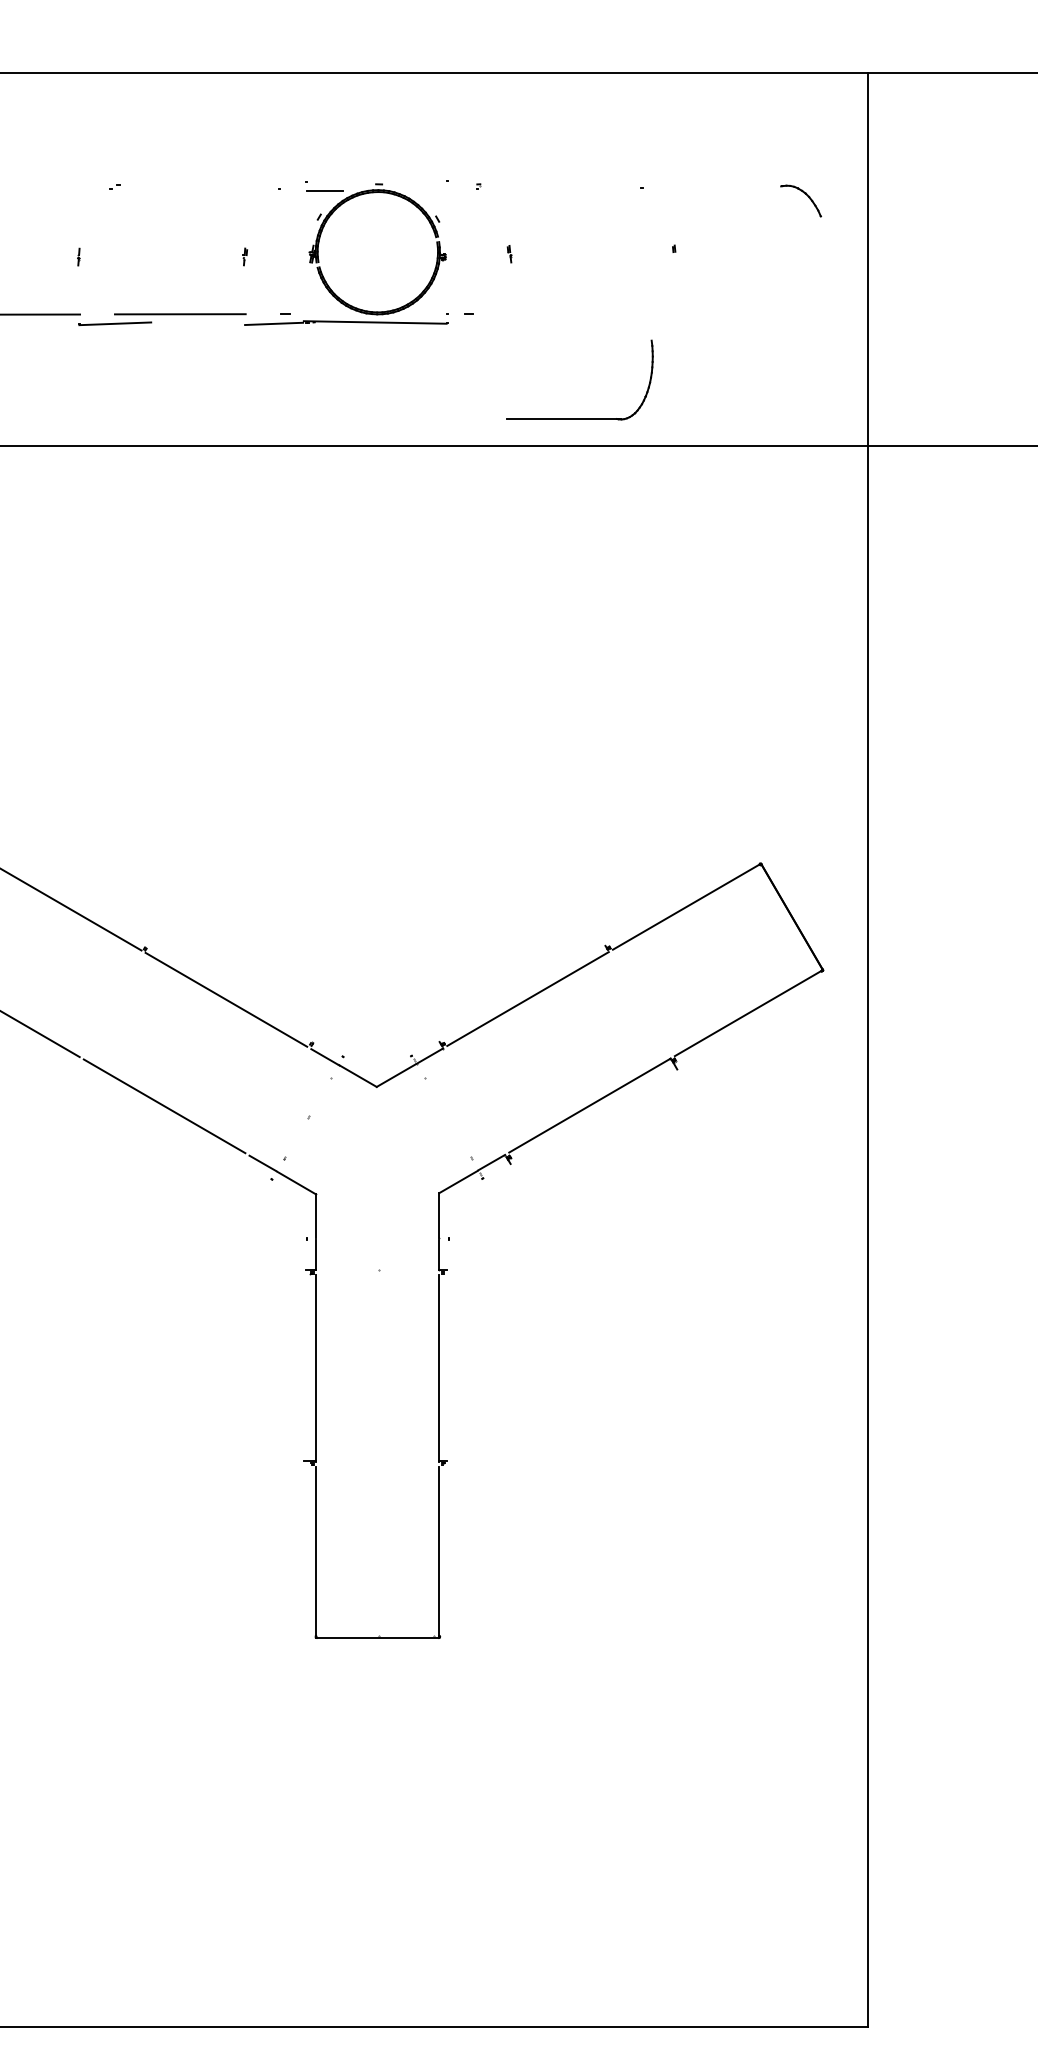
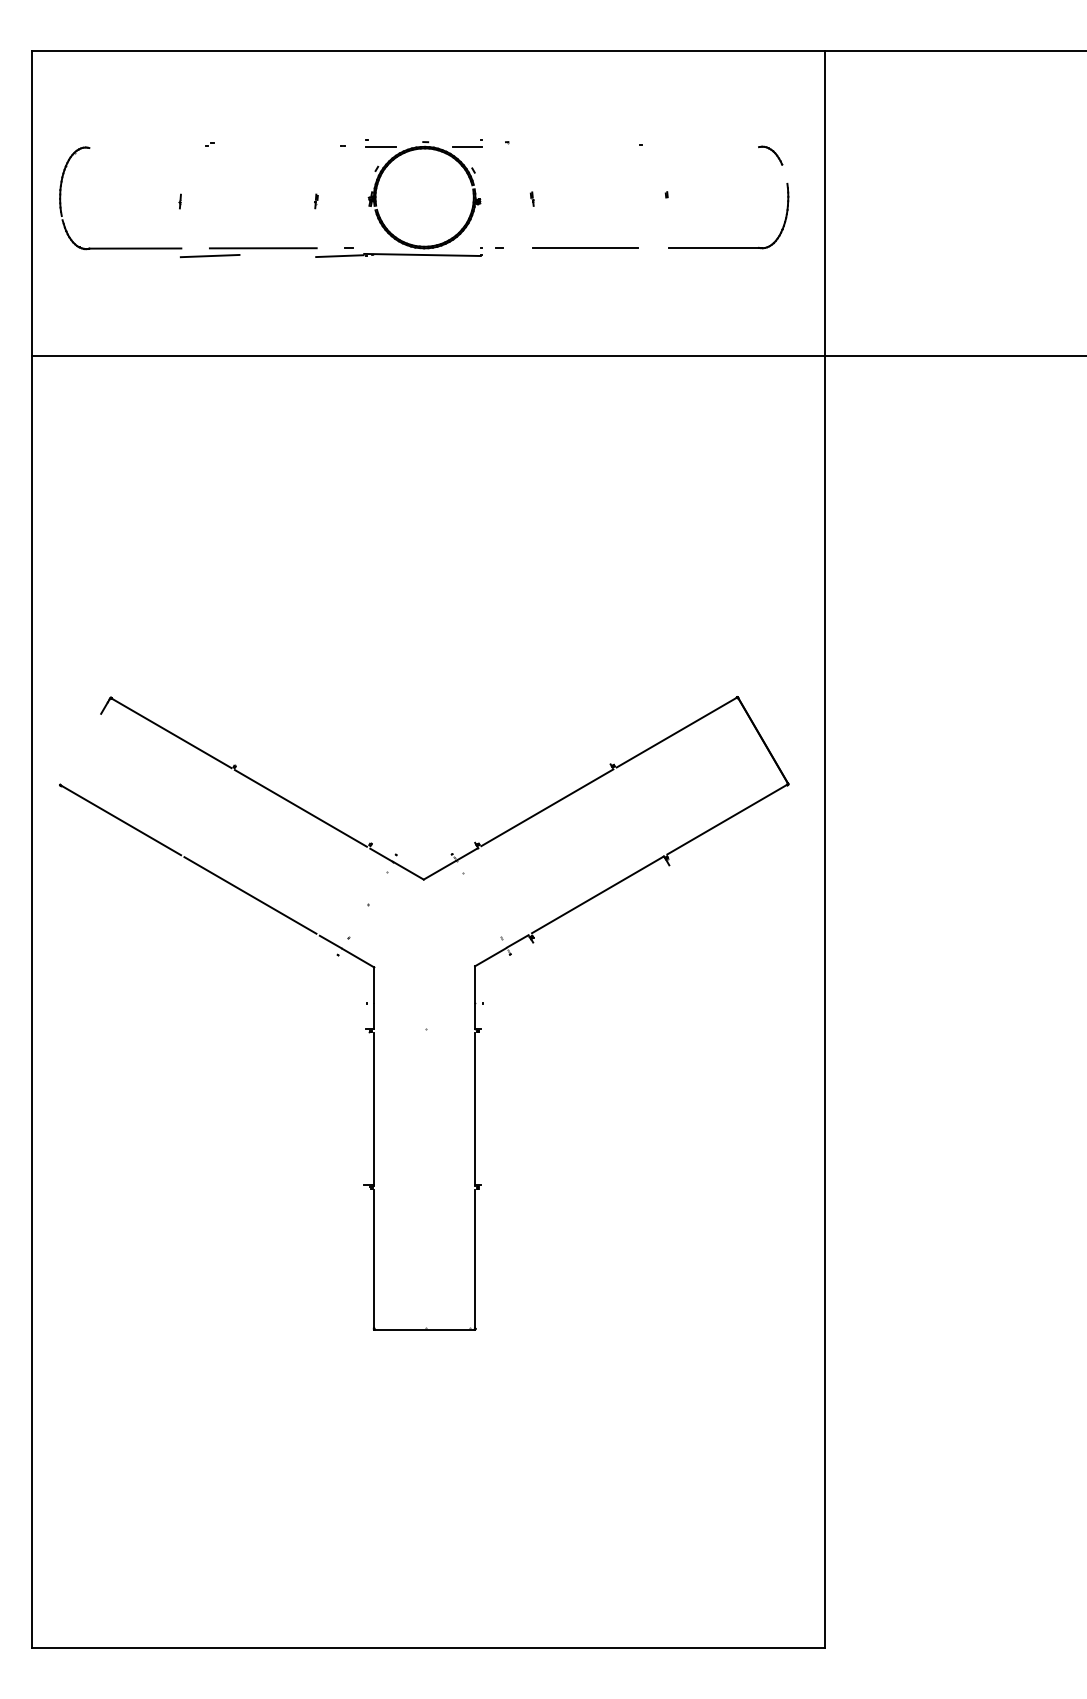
line: (430, 190) -> (467, 147), added
part: (801, 200) -> (770, 155), size x0.71
line: (574, 313) -> (585, 247), added
part: (579, 418) -> (728, 247), moved

